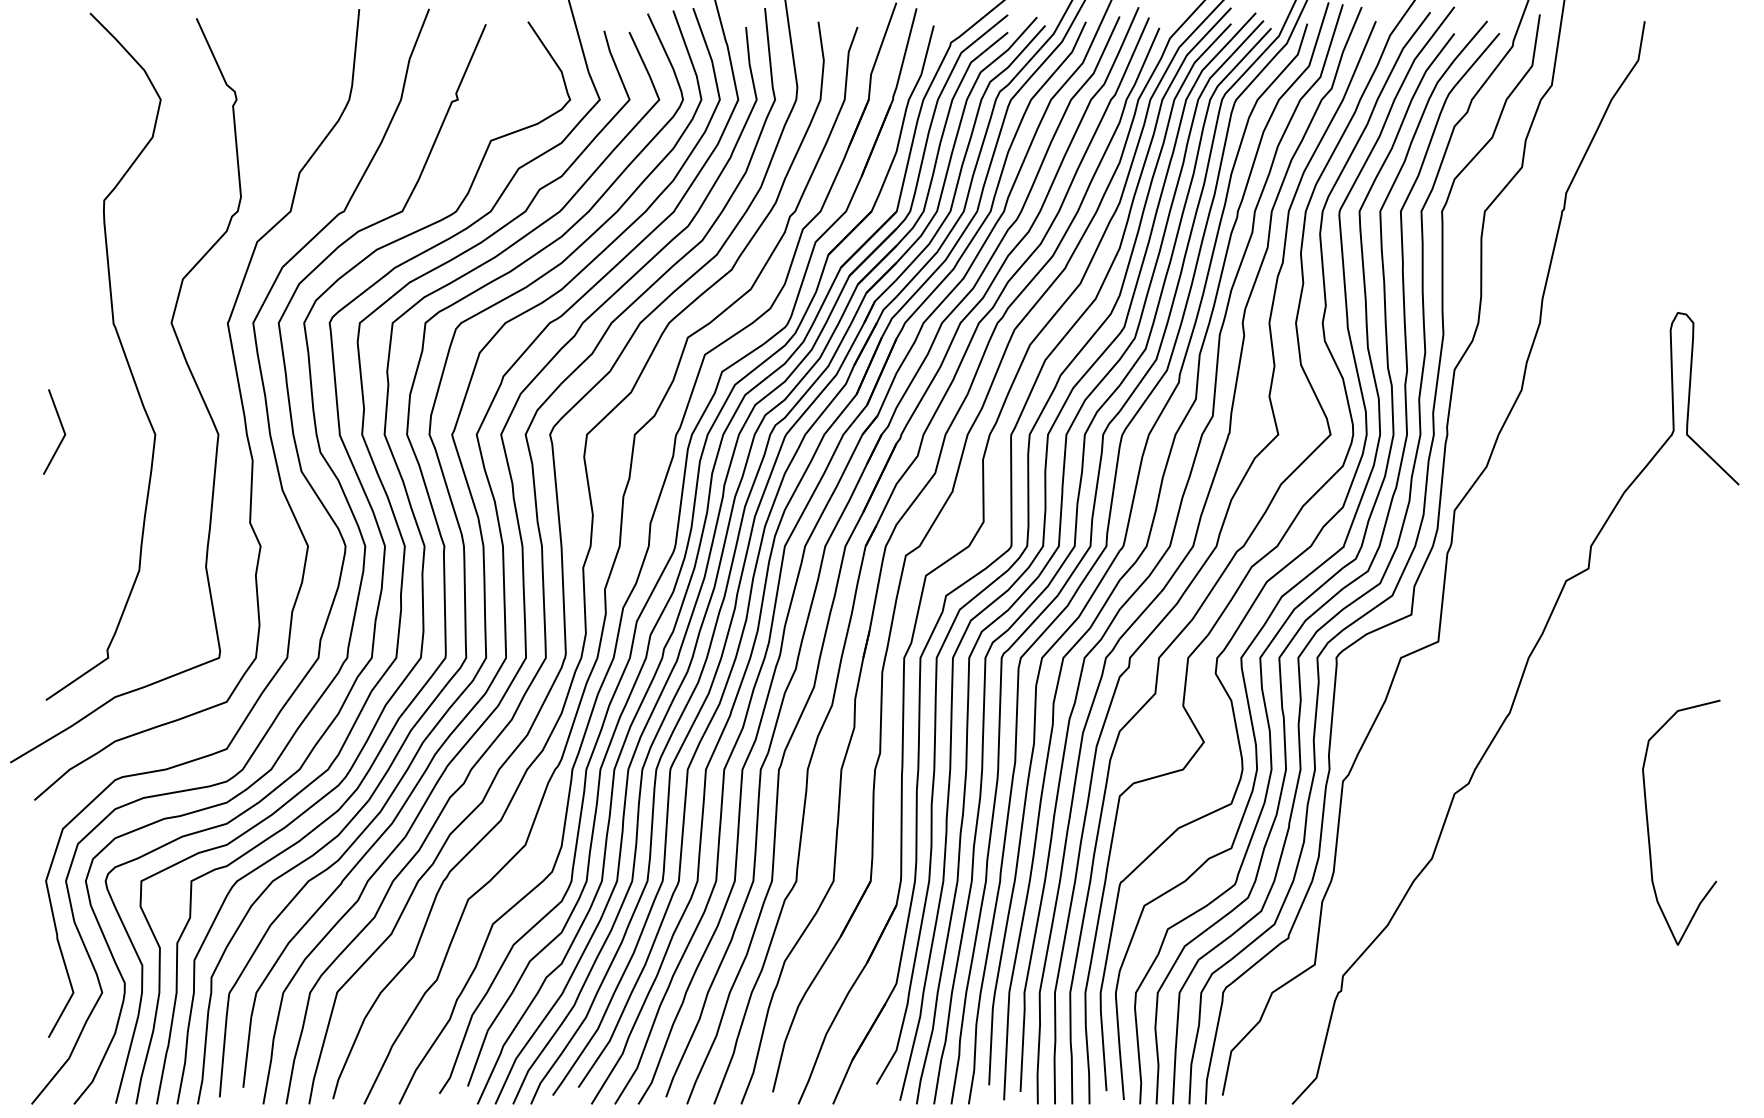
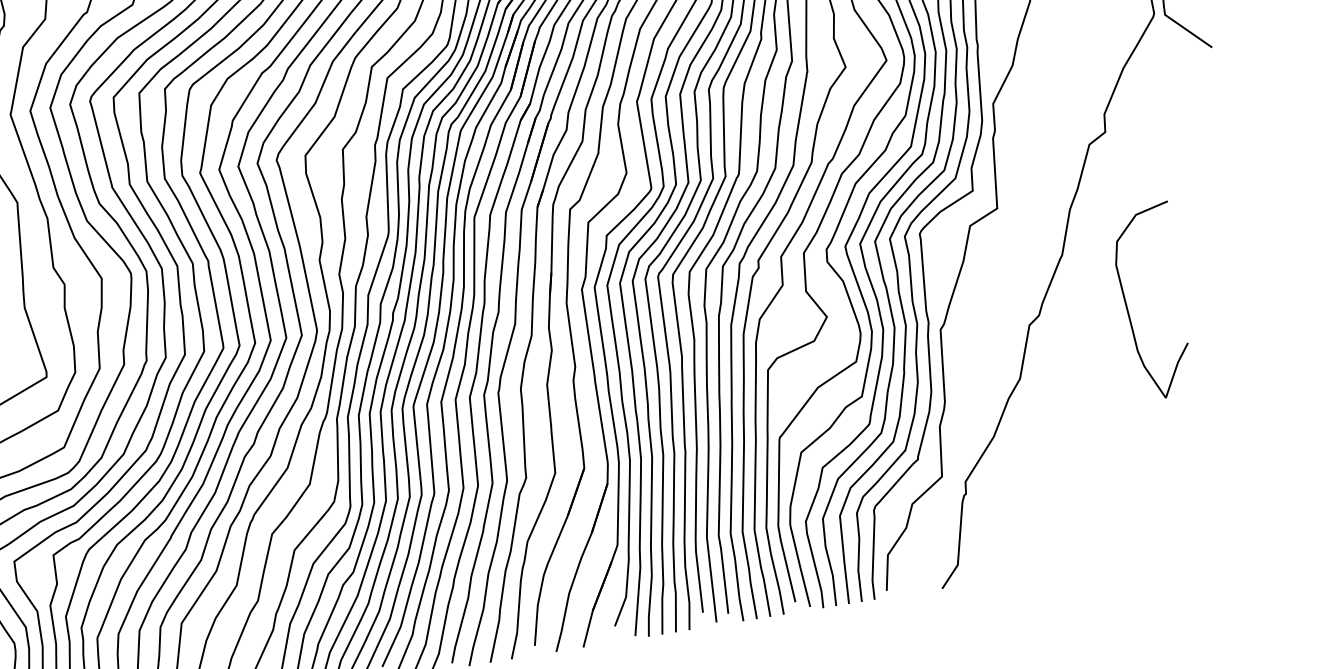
curve: (1648, 822) -> (1127, 305), moved

